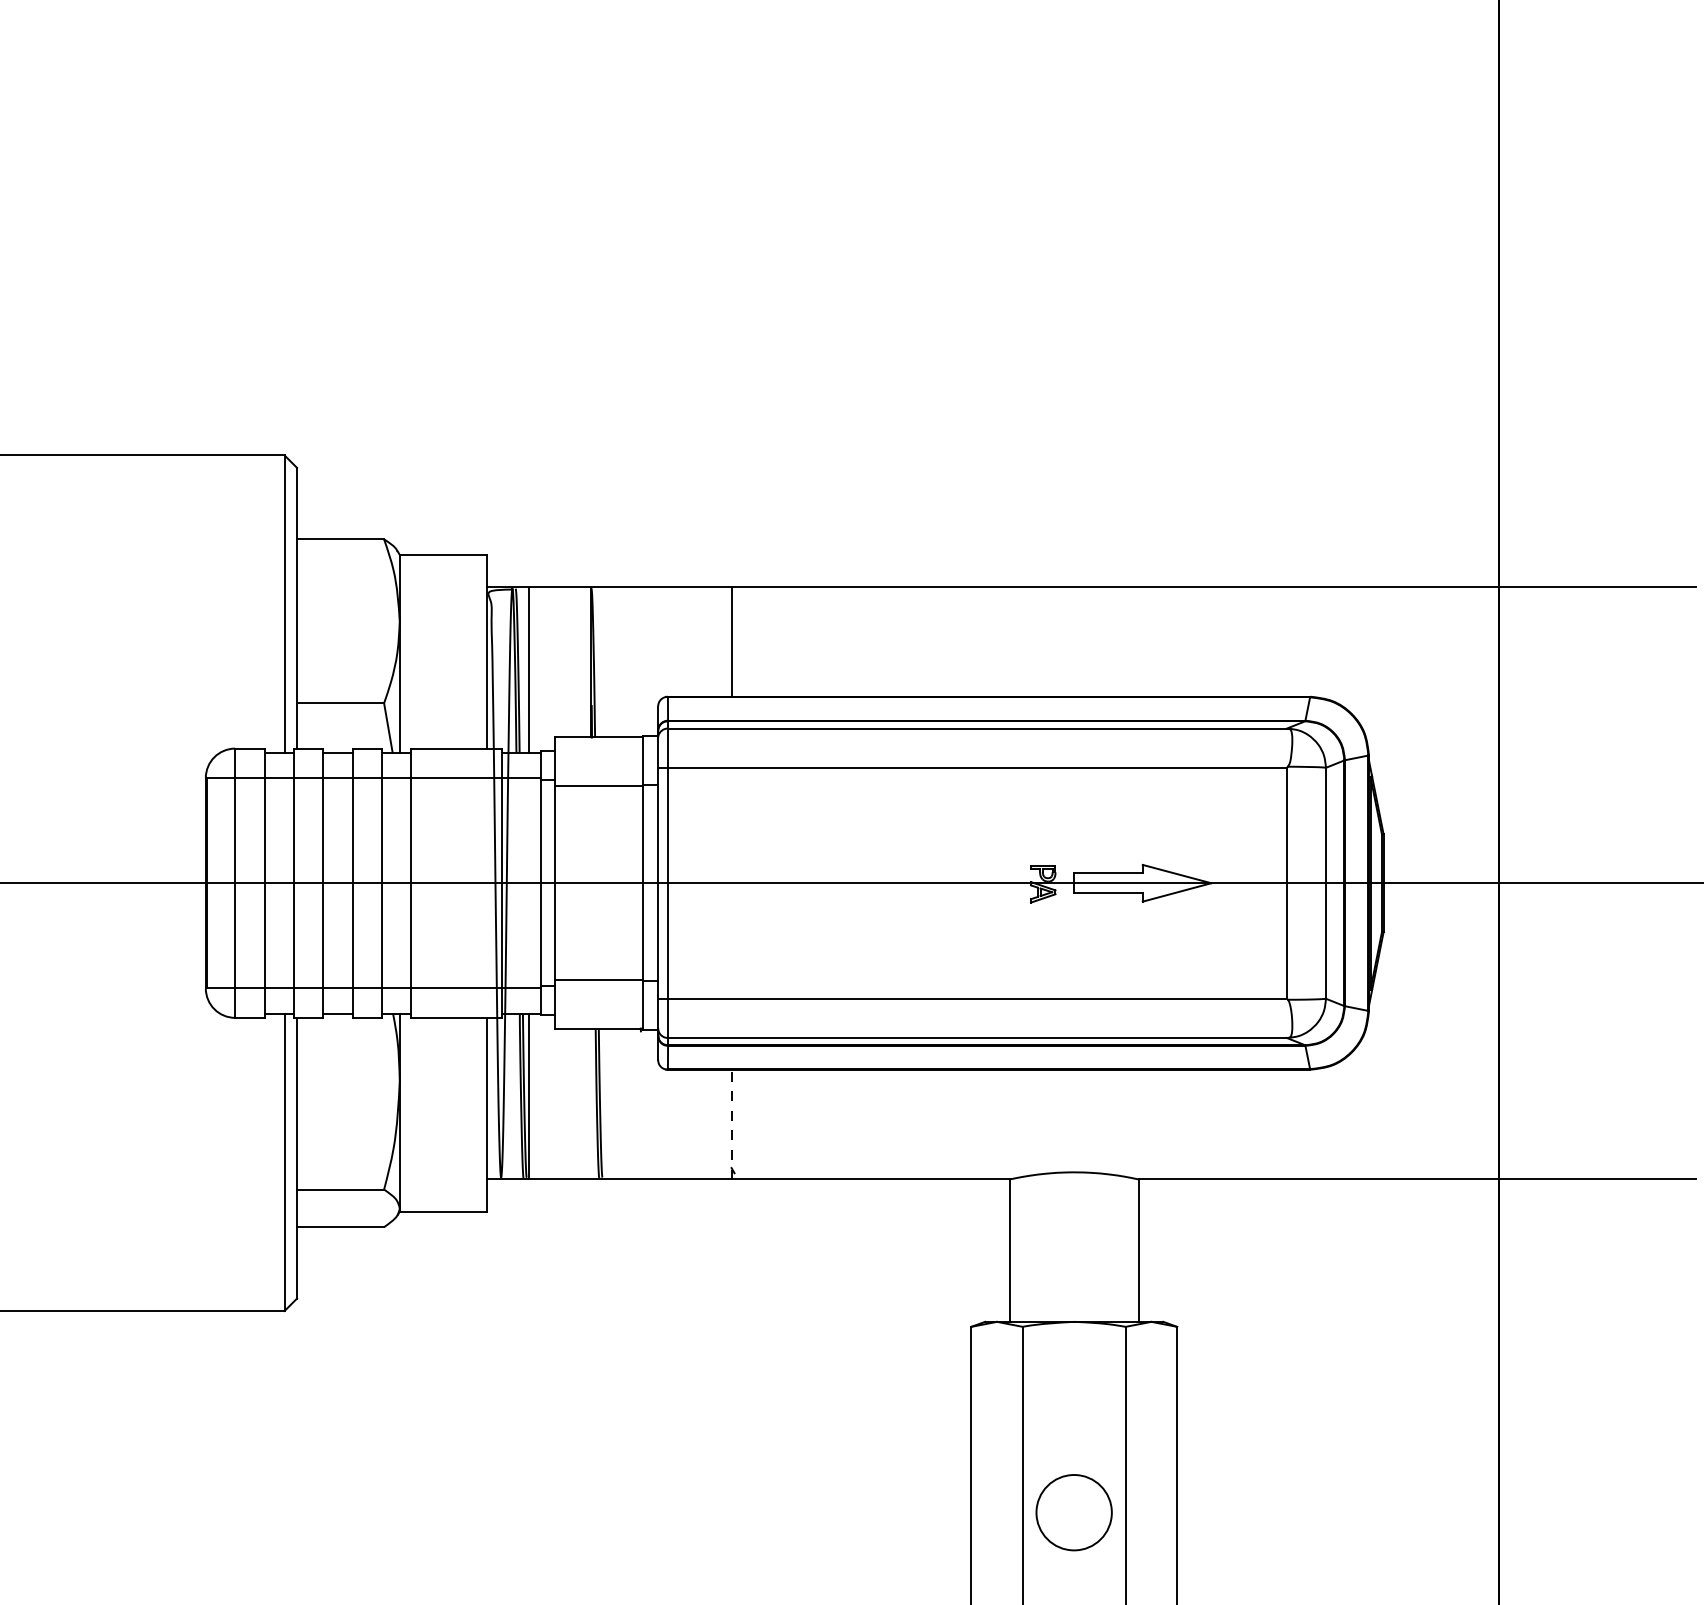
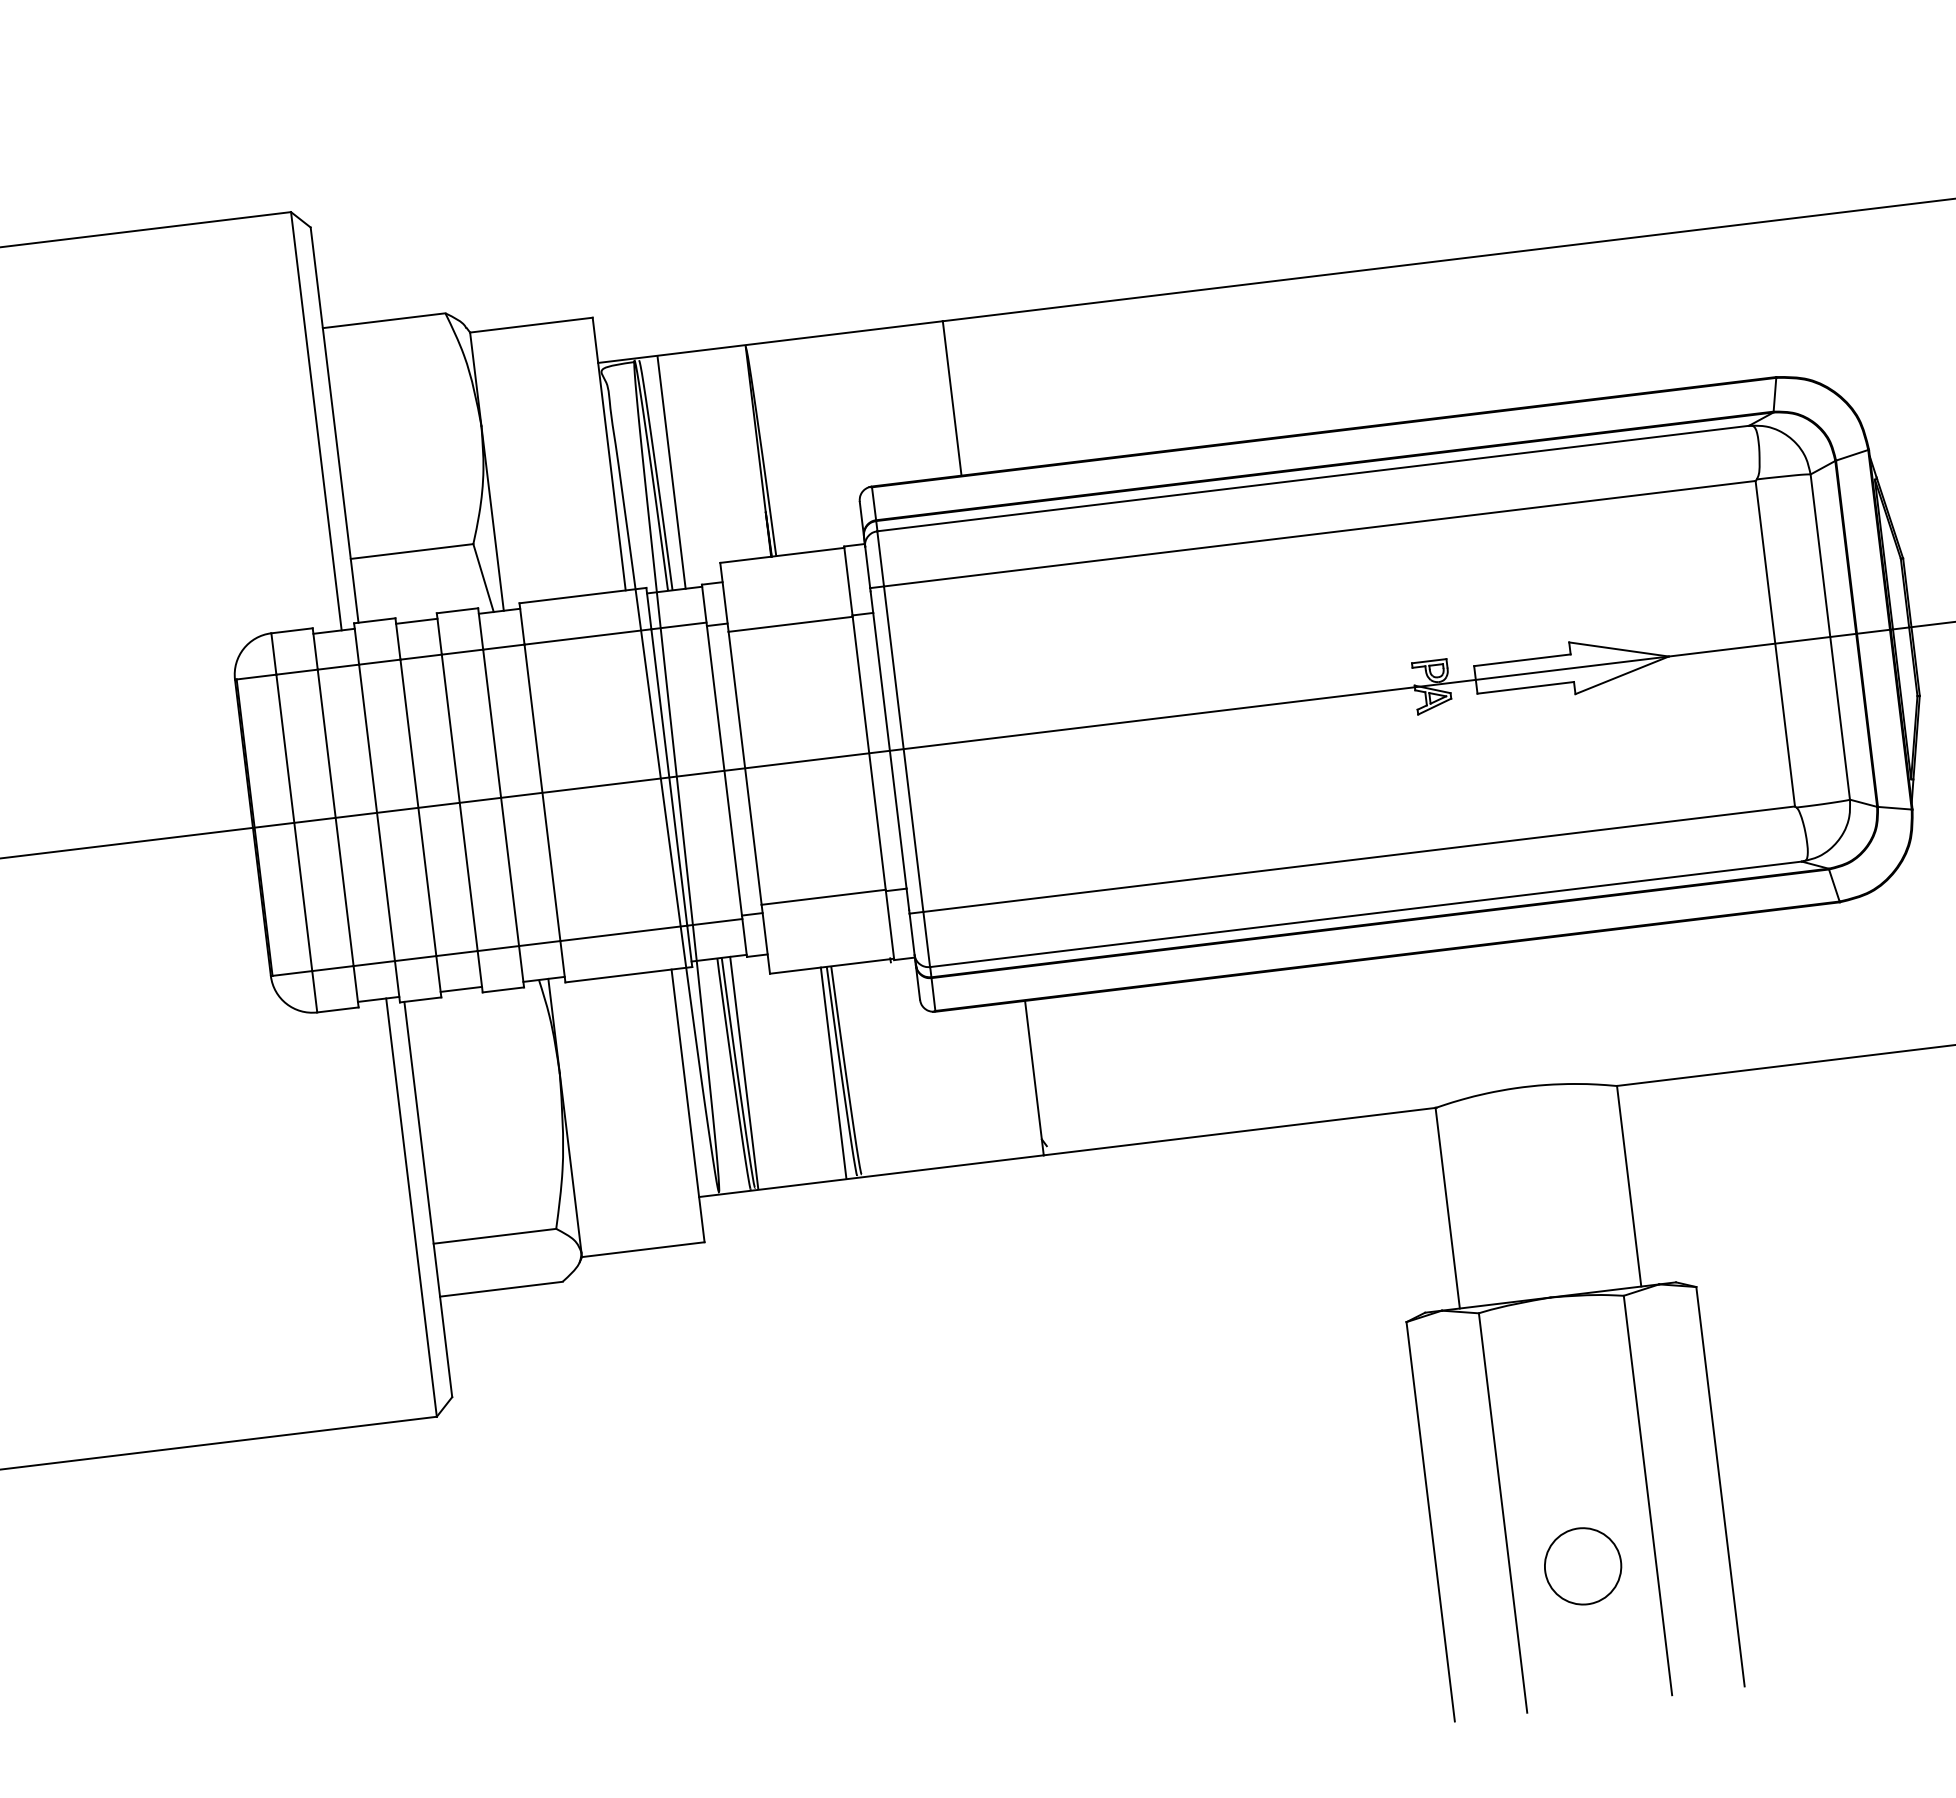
line: (591, 1103) -> (833, 1072), added
line: (731, 1124) -> (1034, 1078), dashed -> solid
circle: (1074, 1512) -> (1583, 1565), size x0.71

